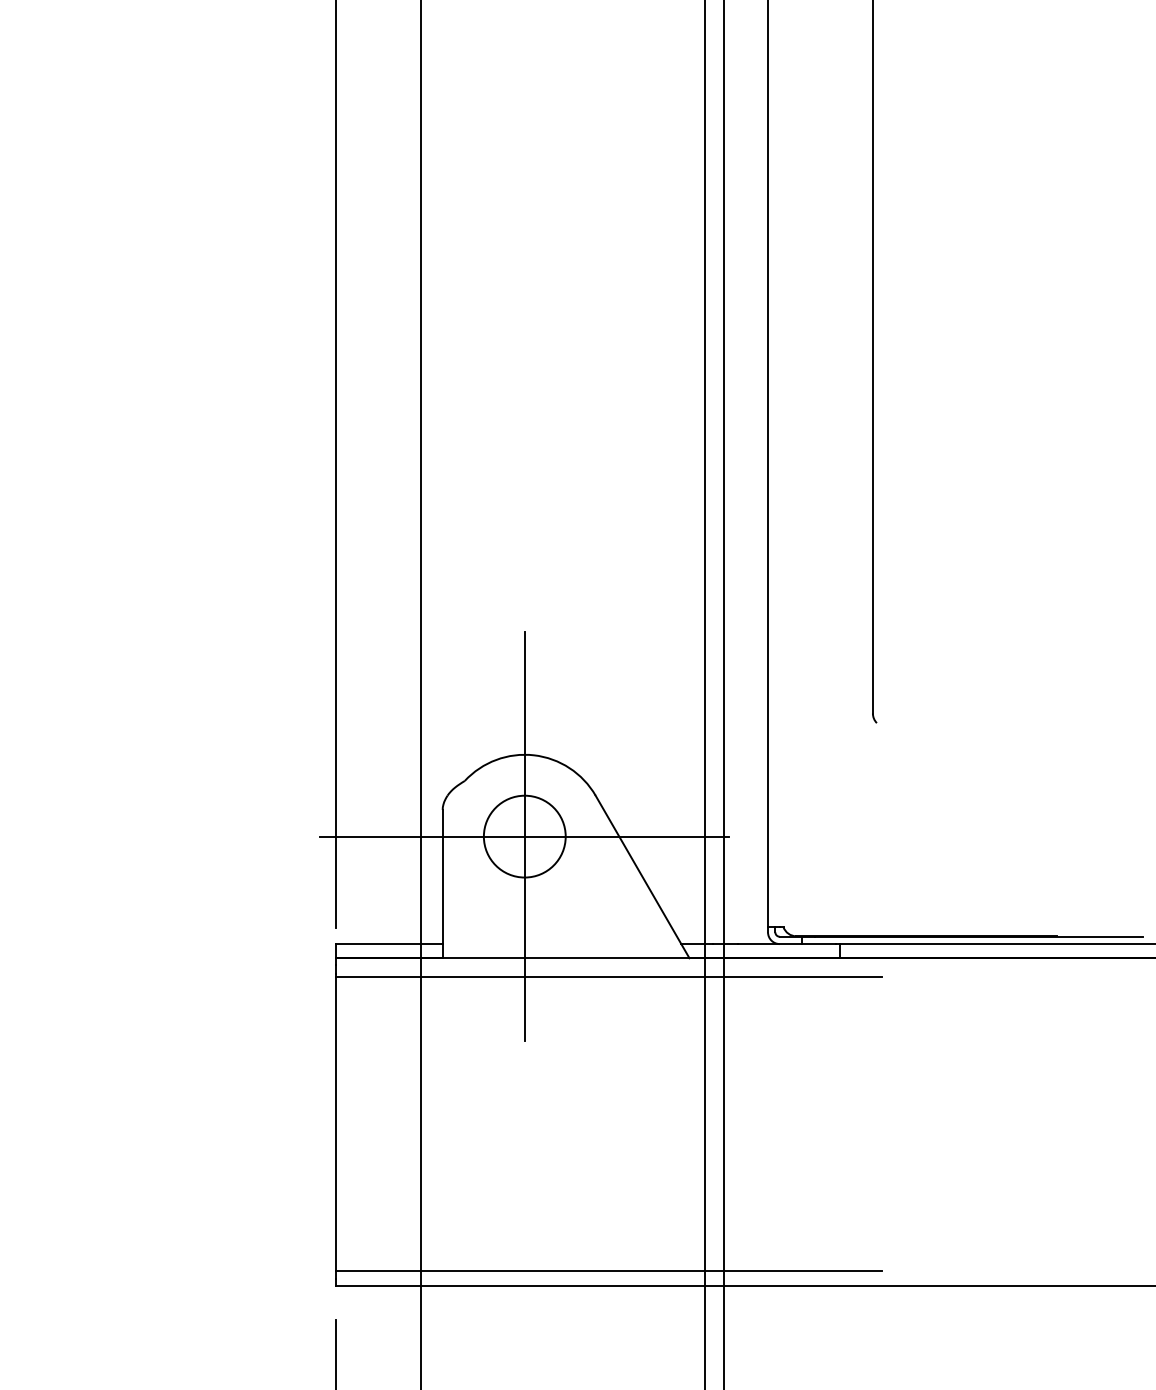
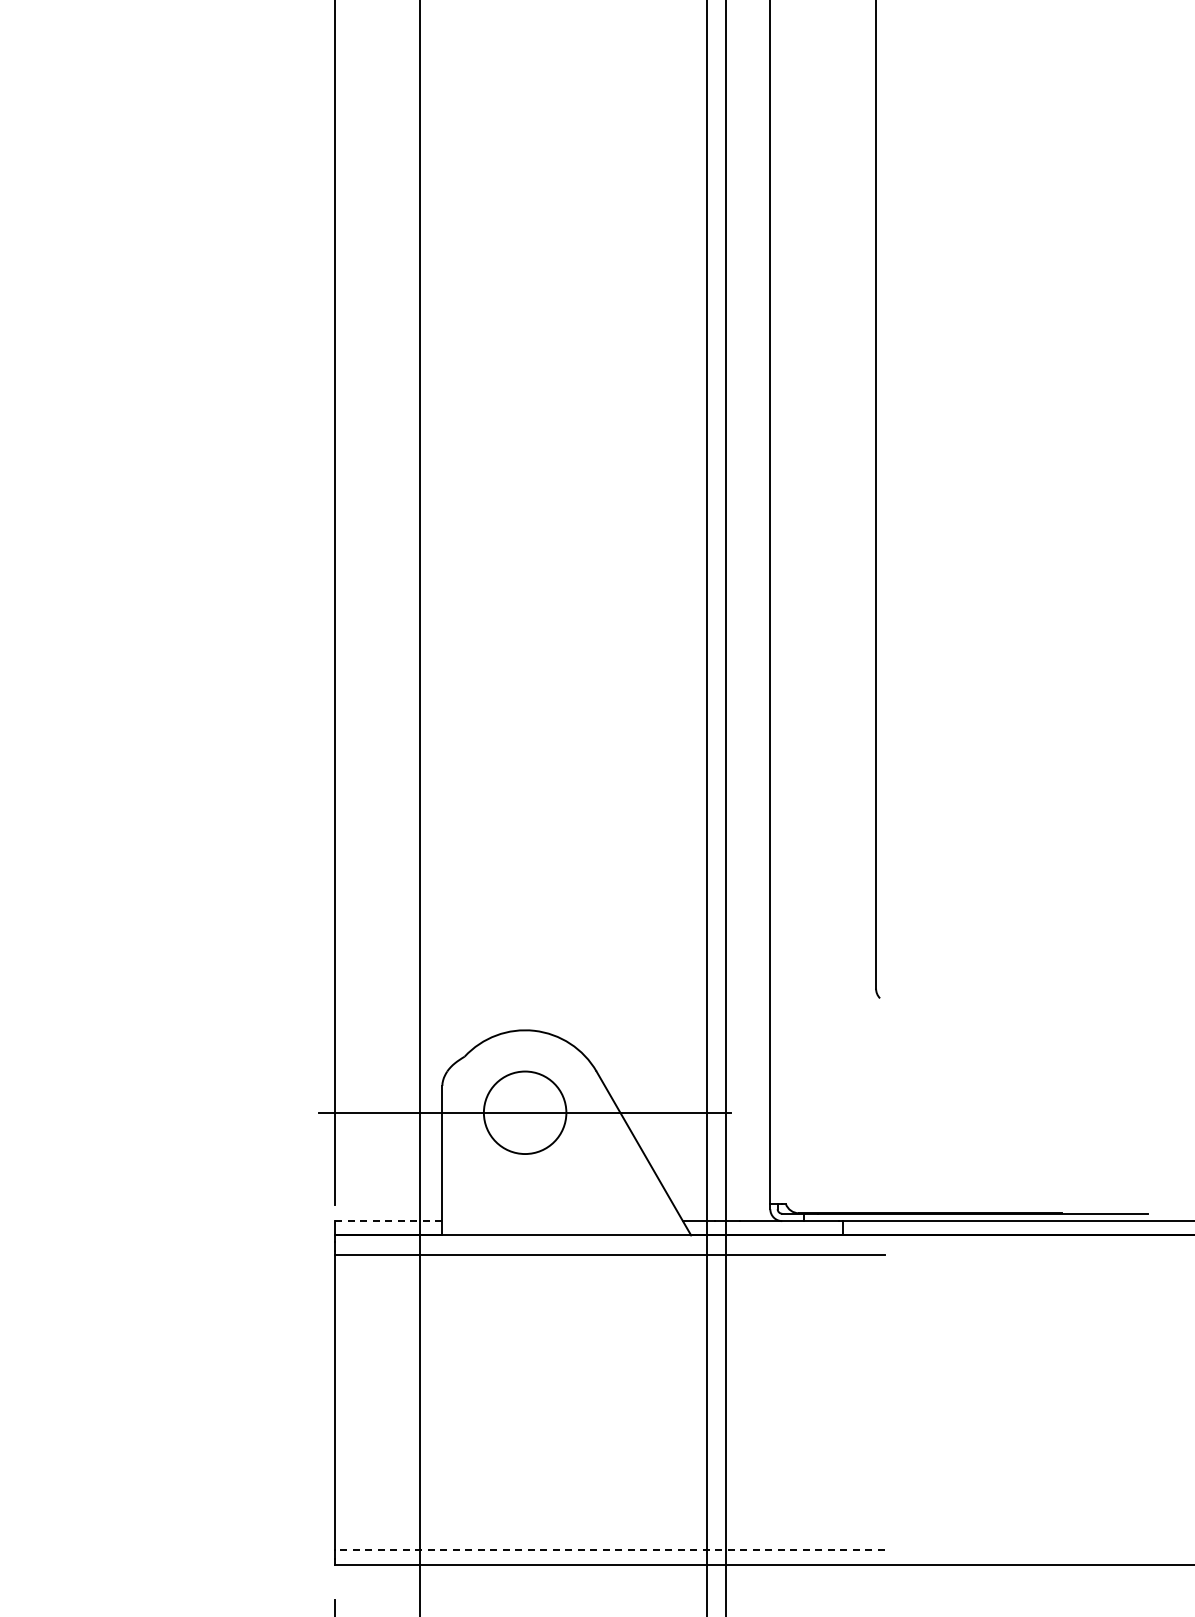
line: (525, 836) -> (525, 1112), removed
line: (389, 944) -> (388, 1221), solid -> dashed
line: (608, 1270) -> (609, 1550), solid -> dashed

